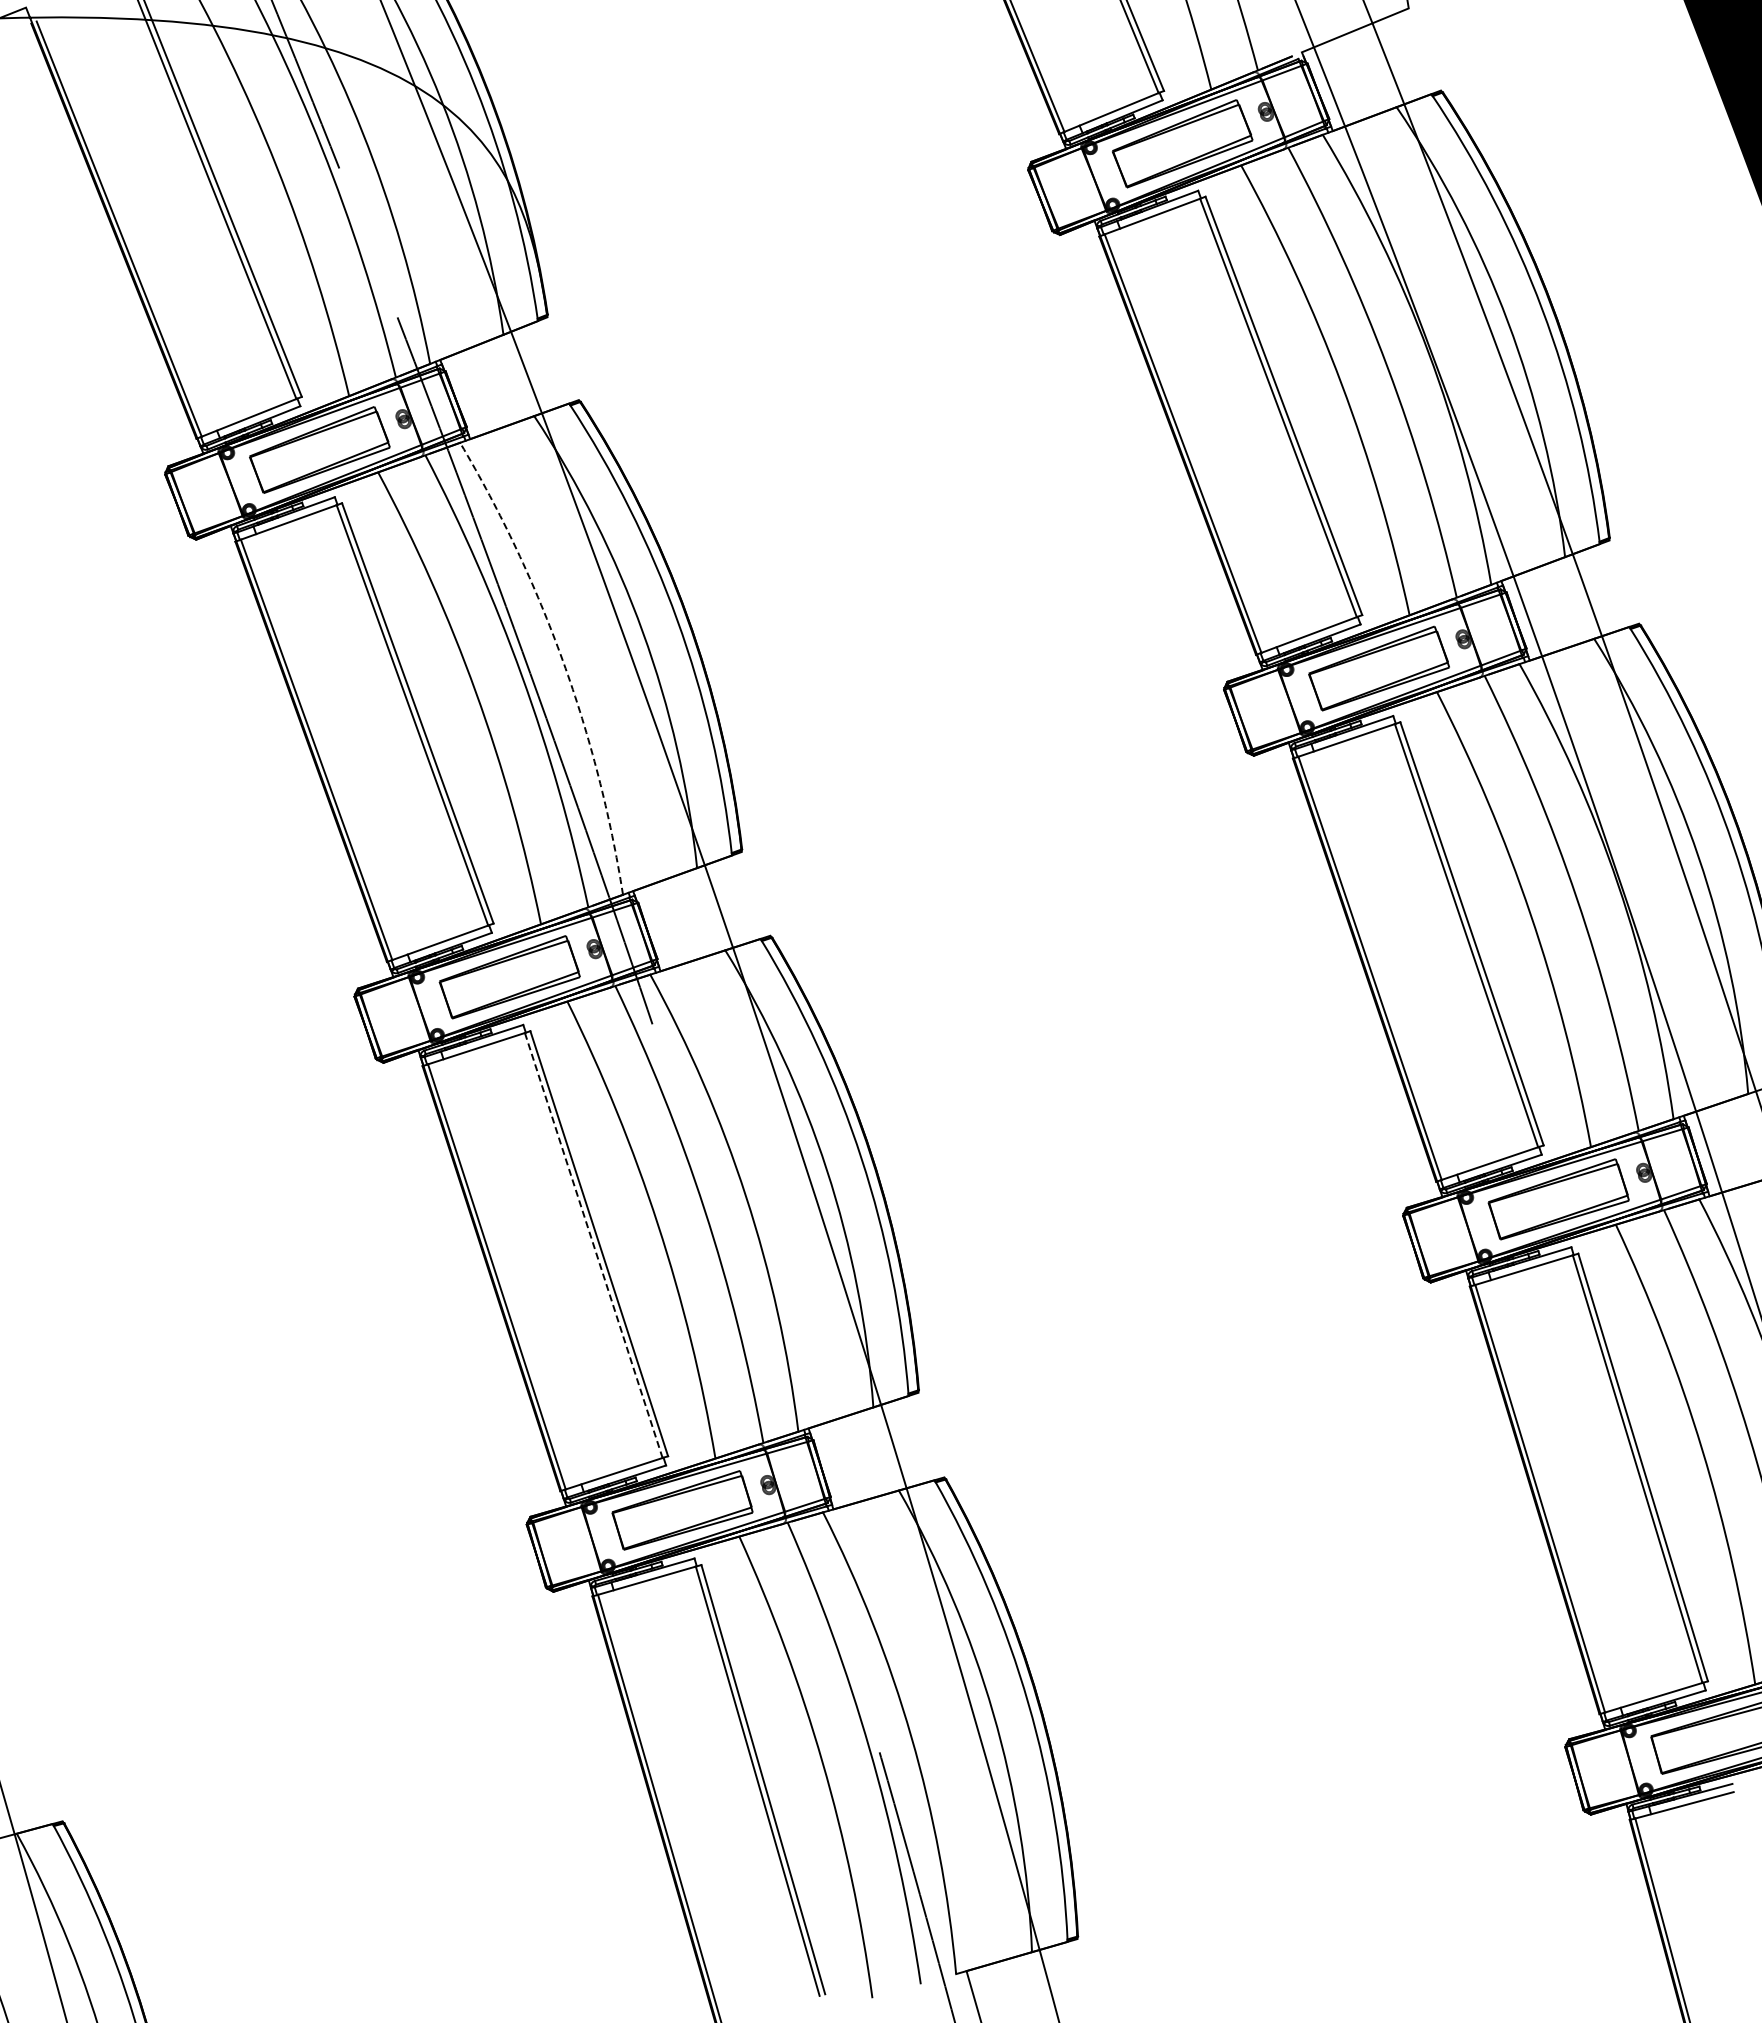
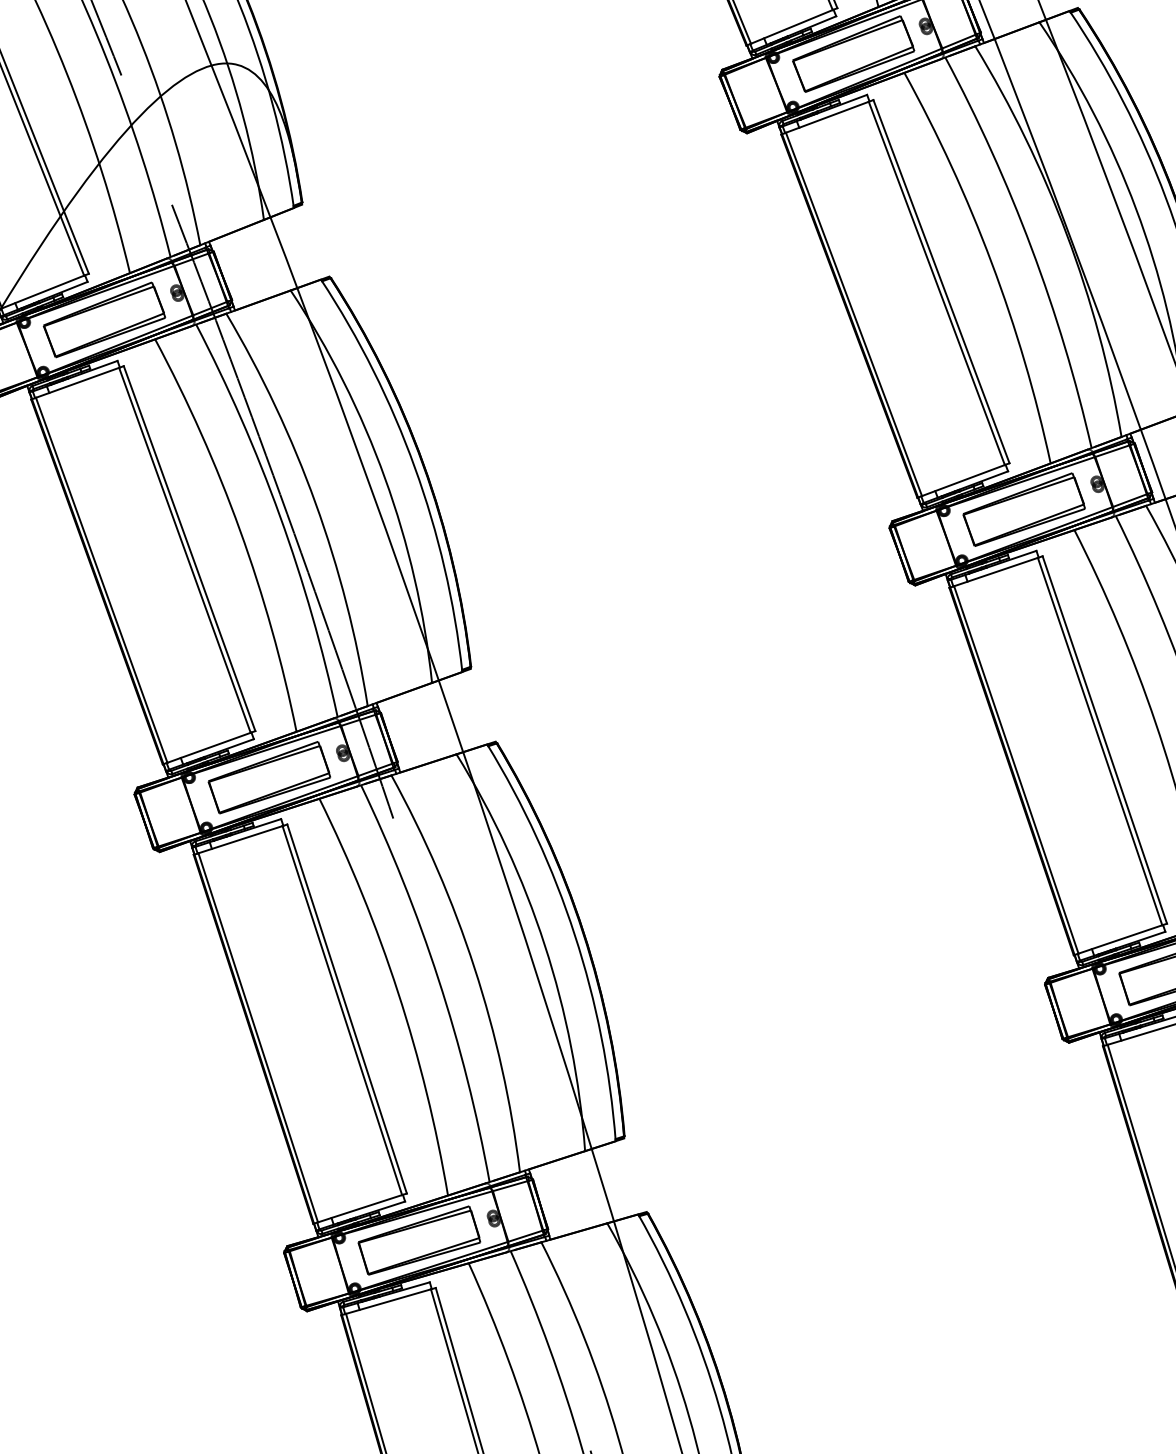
arc: (562, 661) -> (315, 503), dashed -> solid
line: (593, 1245) -> (342, 1010), dashed -> solid

